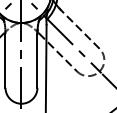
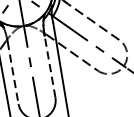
line: (5, 60) -> (13, 72), solid -> dashed
line: (37, 60) -> (49, 66), solid -> dashed

